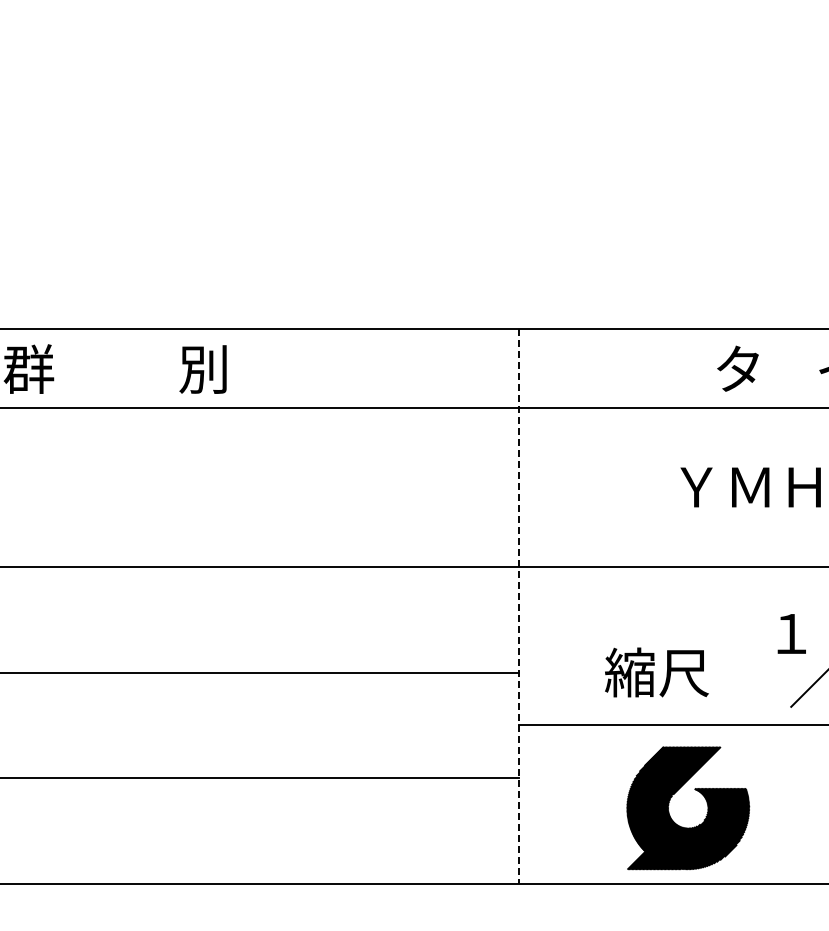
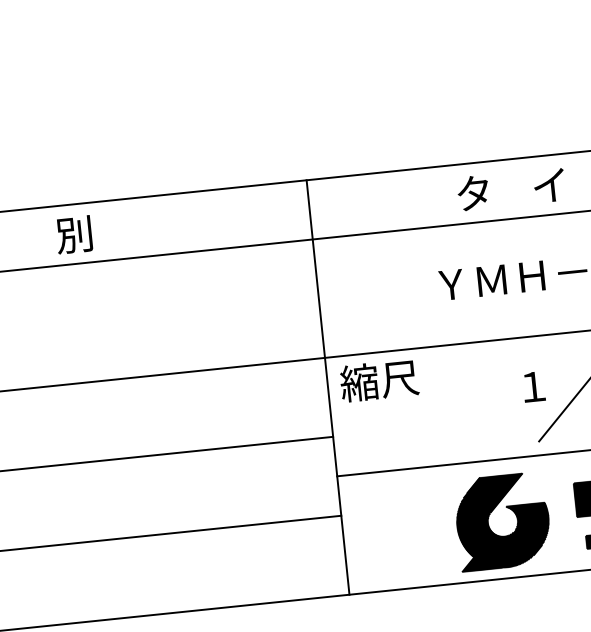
line: (518, 606) -> (327, 387), dashed -> solid
text: (656, 672) -> (379, 380), moved
part: (706, 803) -> (516, 516), moved

